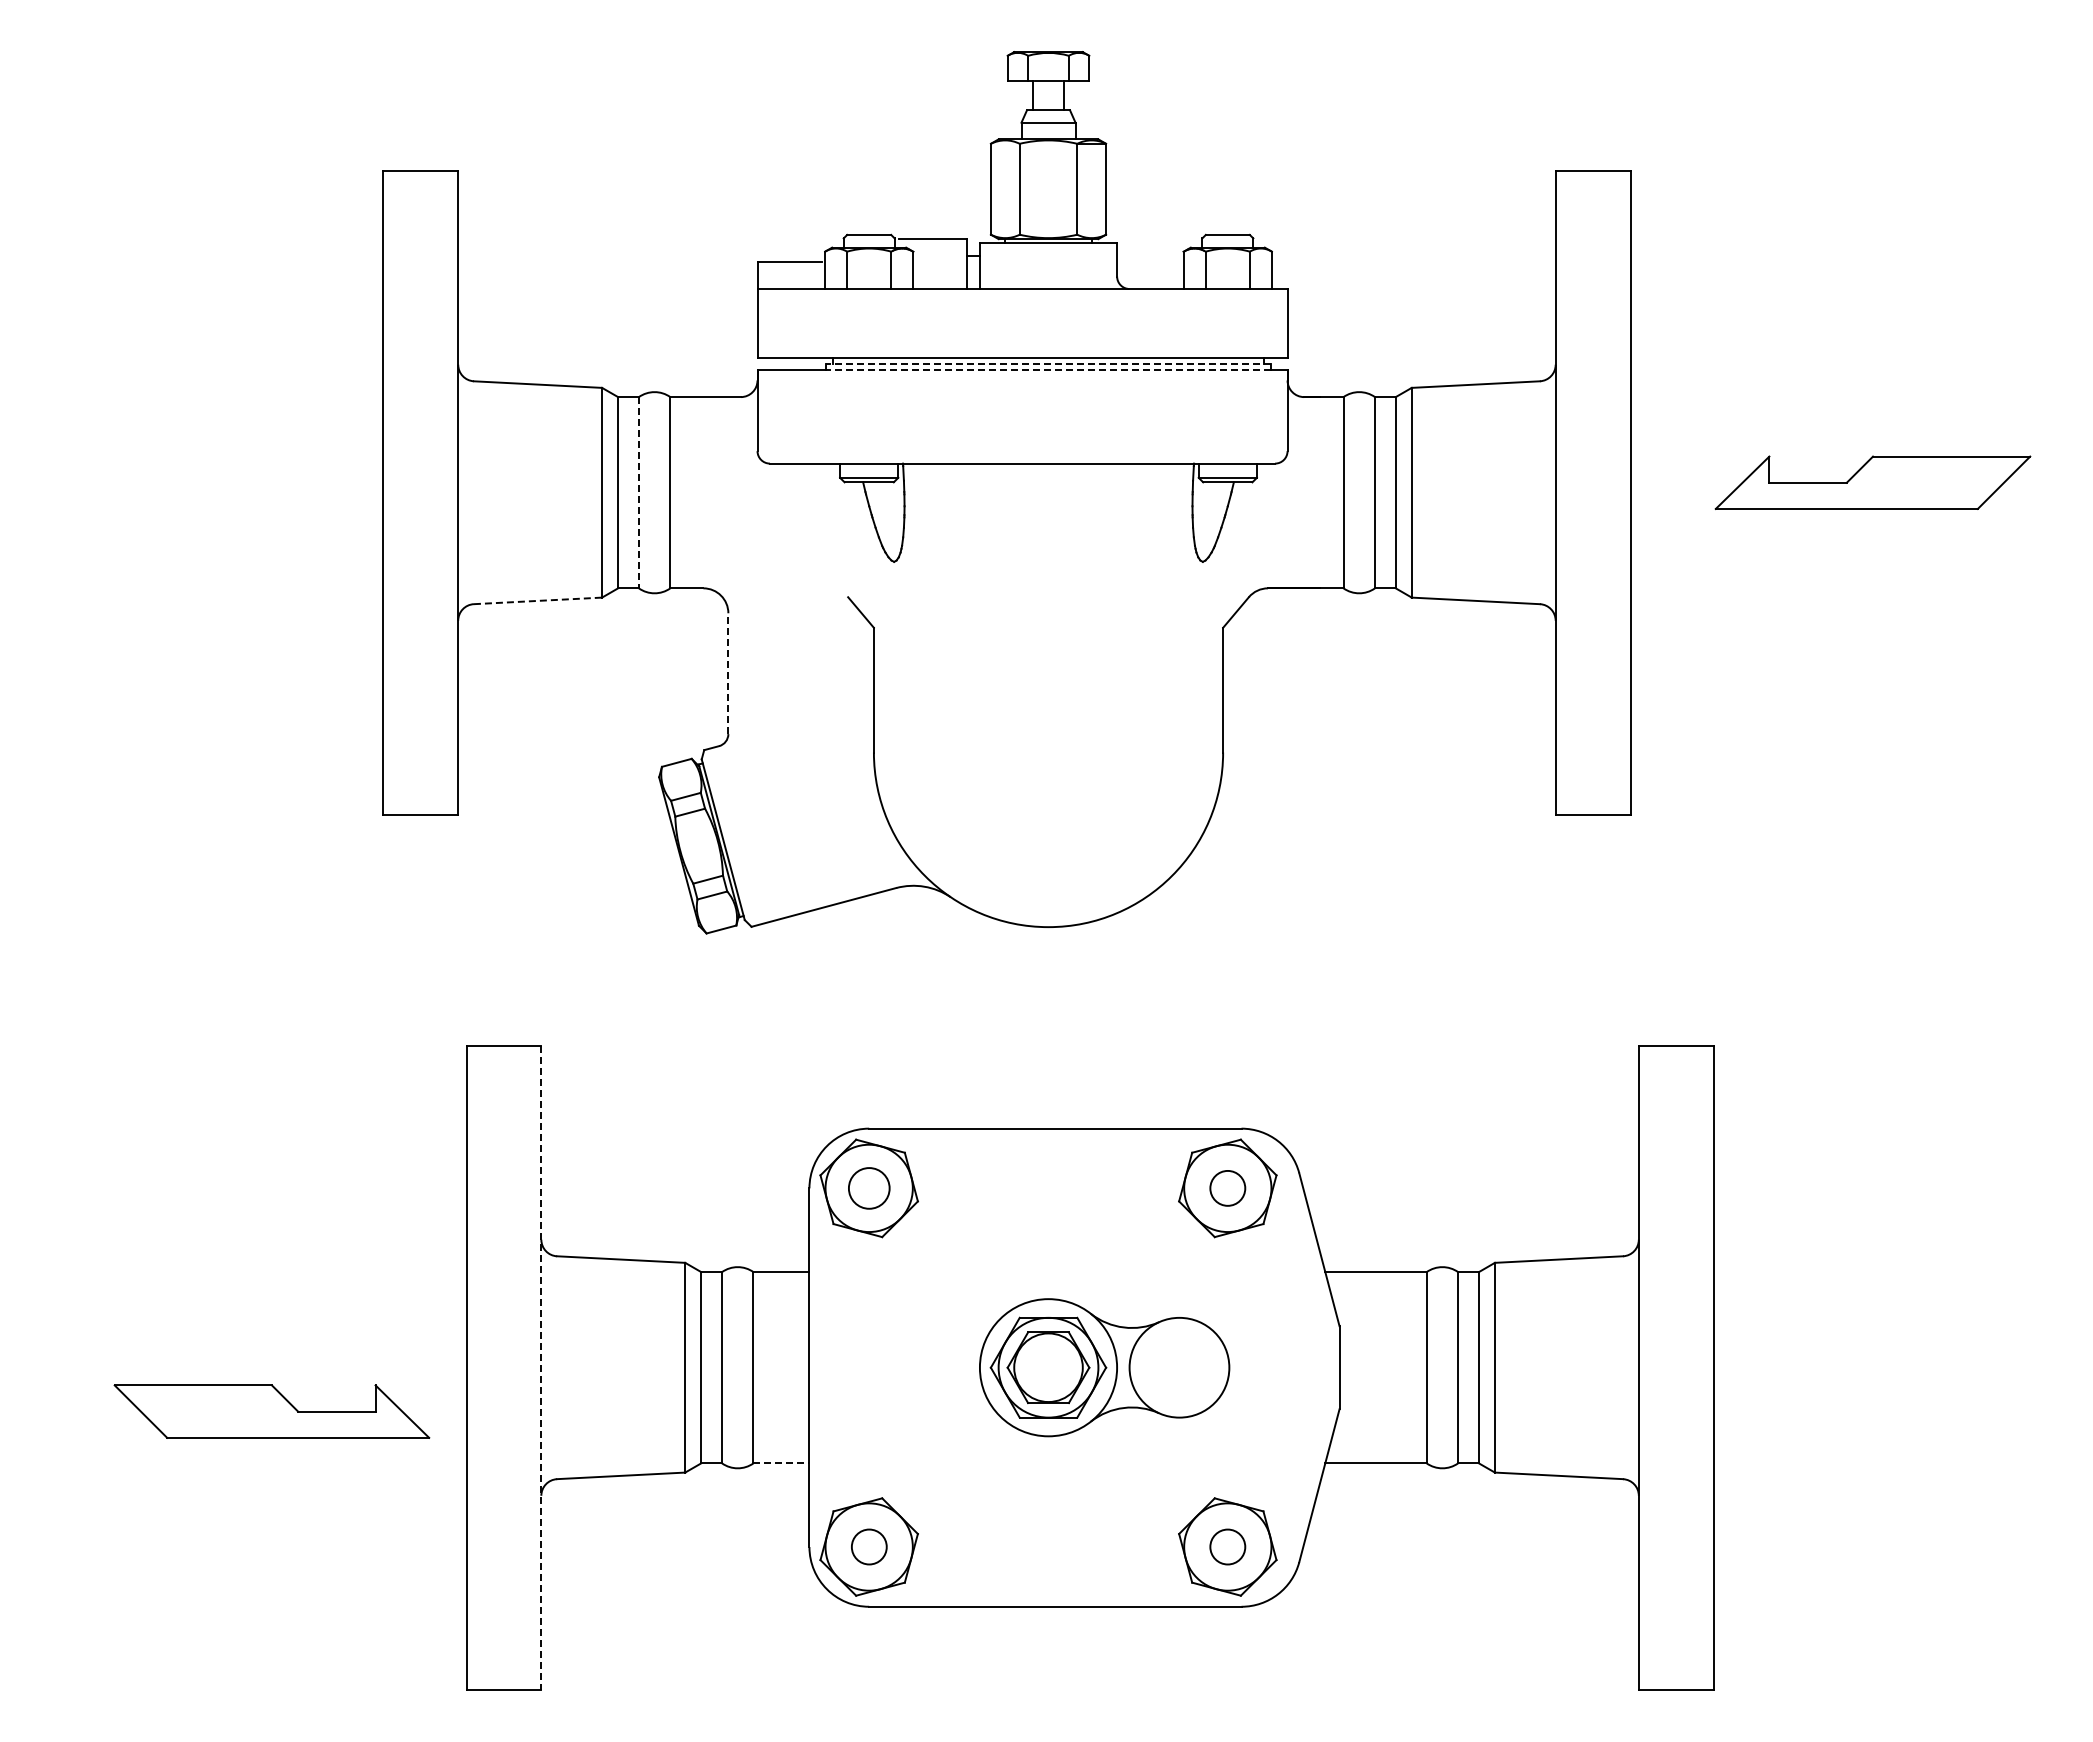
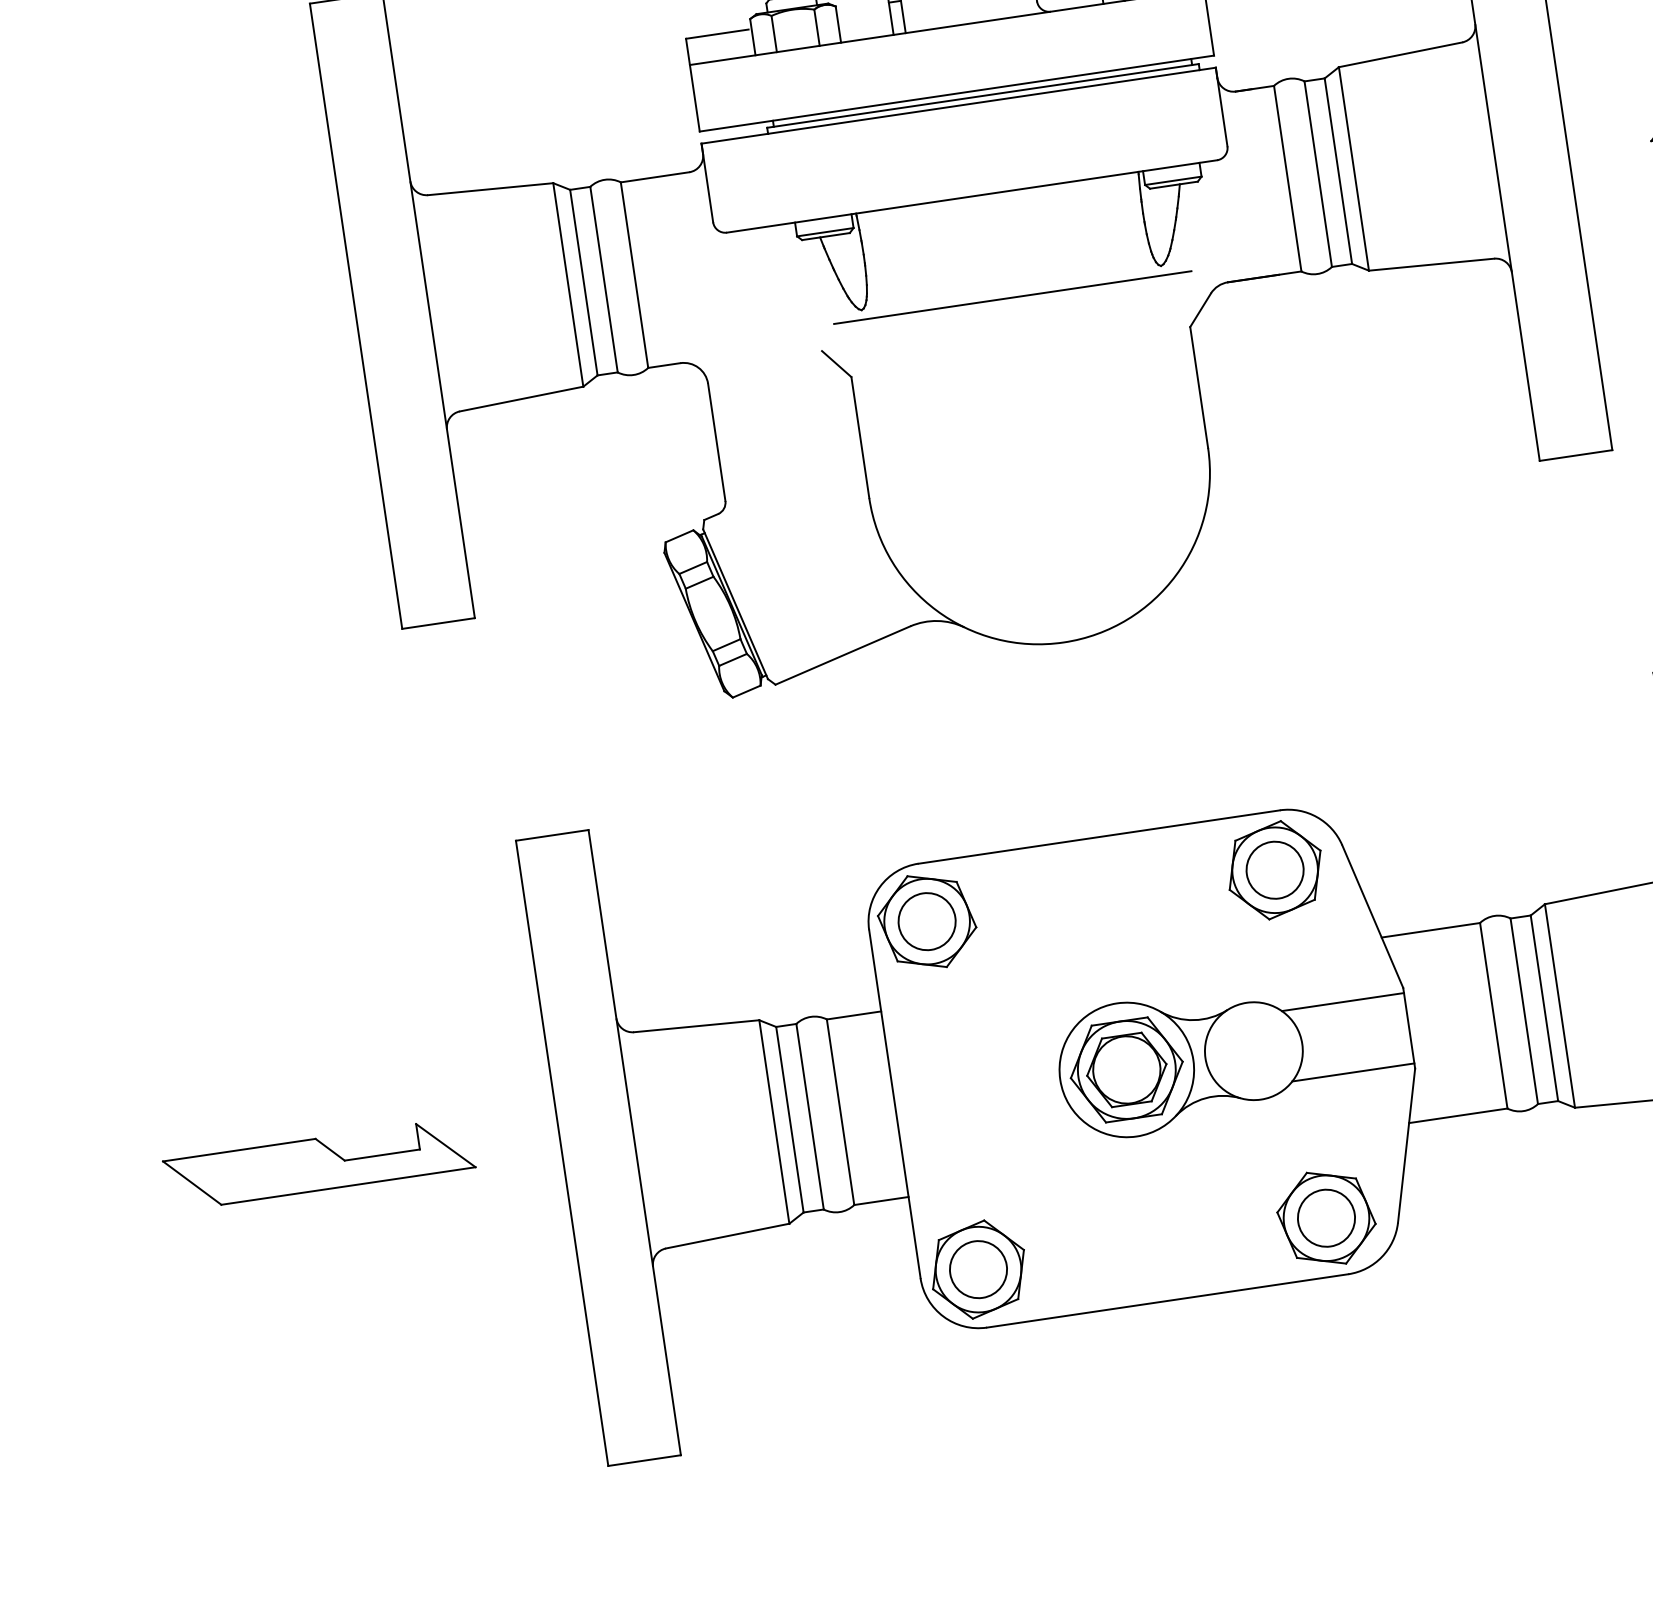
line: (1048, 363) -> (982, 95), dashed -> solid
line: (1048, 370) -> (983, 102), dashed -> solid
line: (638, 492) -> (603, 279), dashed -> solid
line: (1048, 571) -> (1012, 297), added
line: (538, 600) -> (522, 398), dashed -> solid
line: (728, 673) -> (716, 442), dashed -> solid
circle: (869, 1188) -> (927, 921), size x1.43
circle: (1227, 1188) -> (1274, 870), size x1.67
line: (1276, 1331) -> (1342, 1002), added
line: (541, 1368) -> (634, 1143), dashed -> solid
line: (1276, 1403) -> (1353, 1072), added
part: (271, 1411) -> (318, 1164), moved
line: (781, 1463) -> (881, 1201), dashed -> solid
circle: (869, 1546) -> (978, 1269), size x1.67
circle: (1227, 1546) -> (1326, 1217), size x1.67

